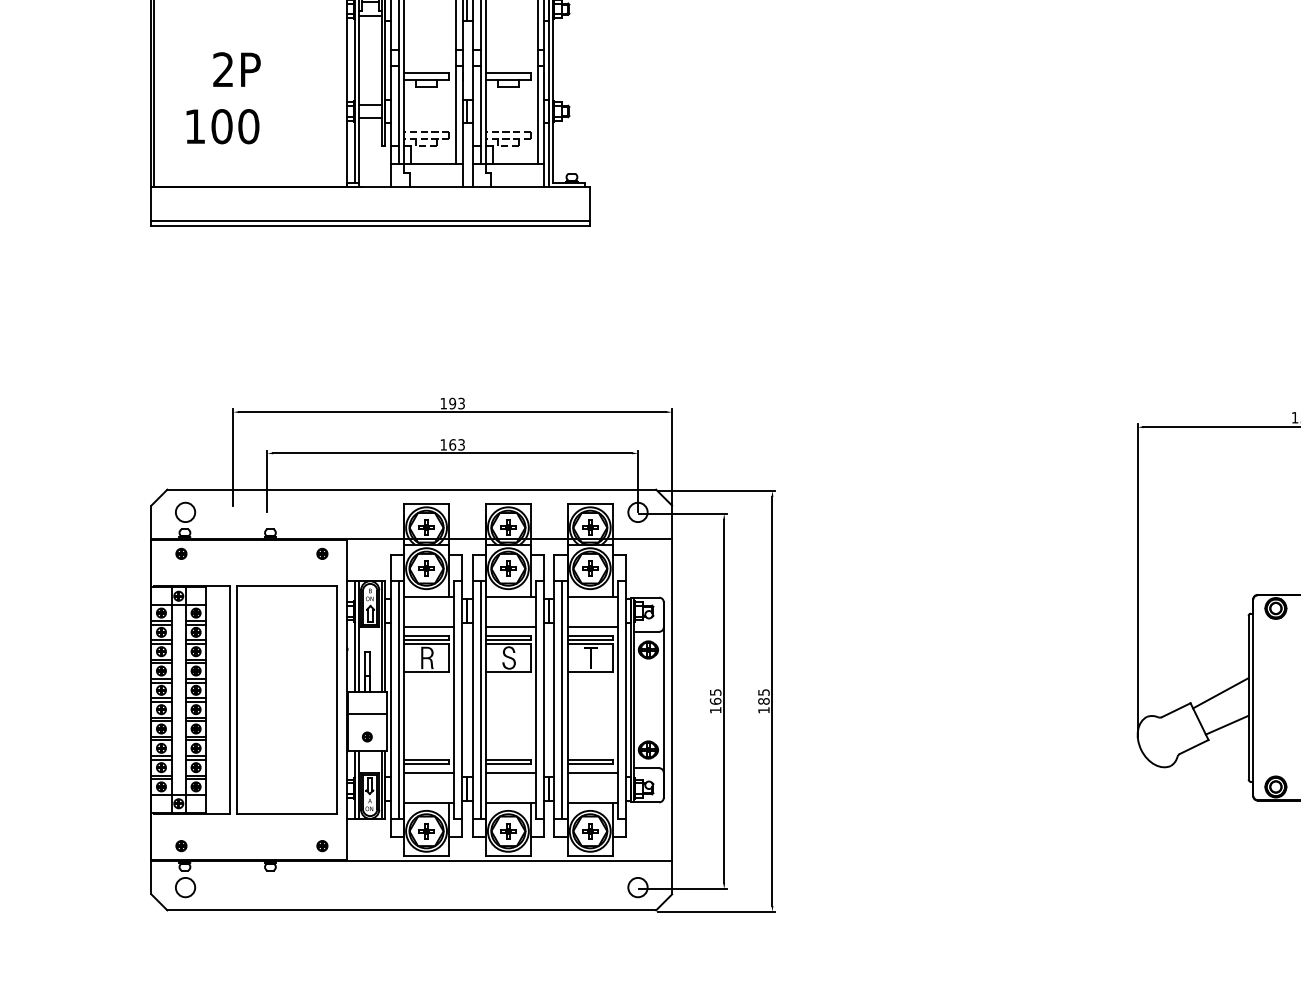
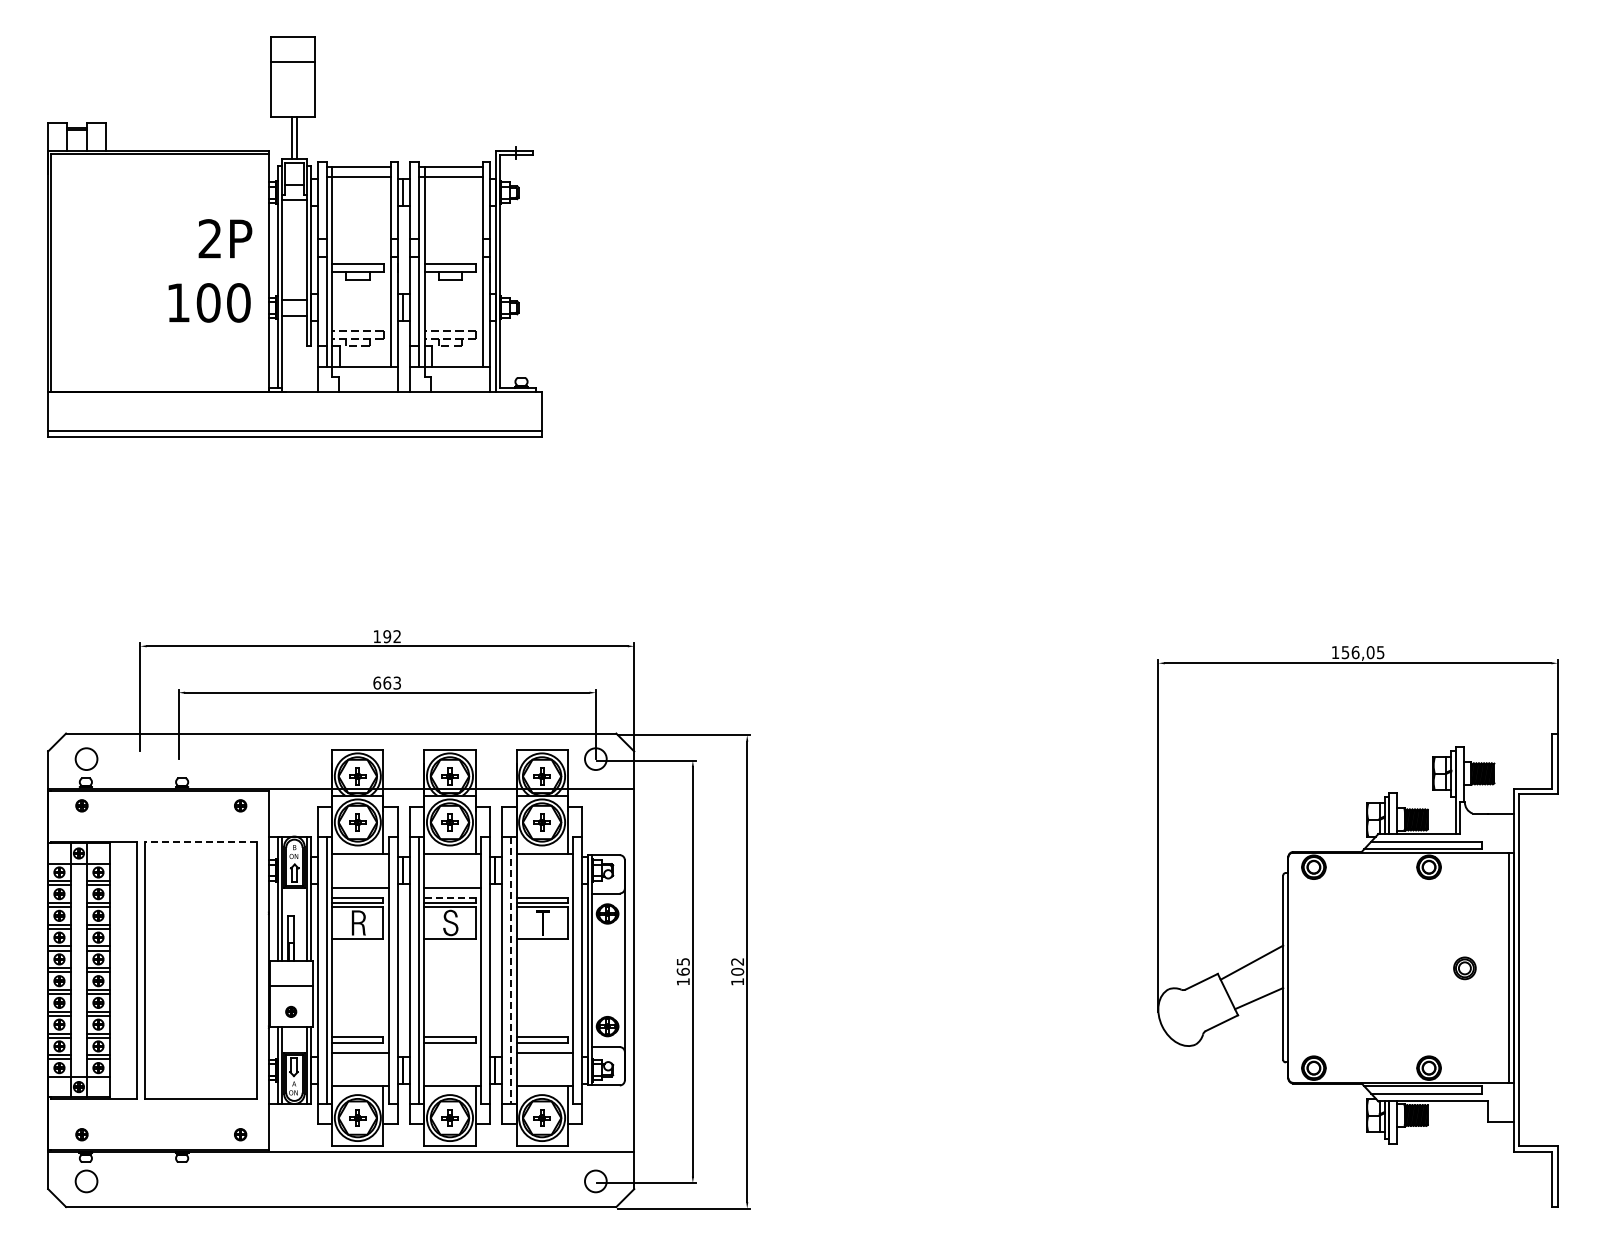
text: (223, 97) -> (210, 270), moved
text: (460, 403) -> (396, 636), 193 -> 192
text: (444, 444) -> (377, 682), 163 -> 663
line: (286, 585) -> (200, 841), solid -> dashed
line: (592, 626) -> (544, 887), removed
line: (507, 635) -> (449, 897), solid -> dashed
text: (763, 696) -> (737, 966), 185 -> 102
line: (562, 700) -> (510, 970), solid -> dashed
line: (510, 773) -> (452, 1052), removed

